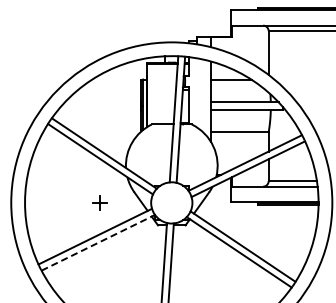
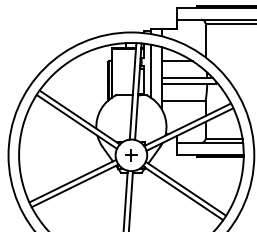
line: (197, 92) -> (151, 70), added
part: (99, 202) -> (131, 155), moved
line: (98, 242) -> (75, 185), dashed -> solid

